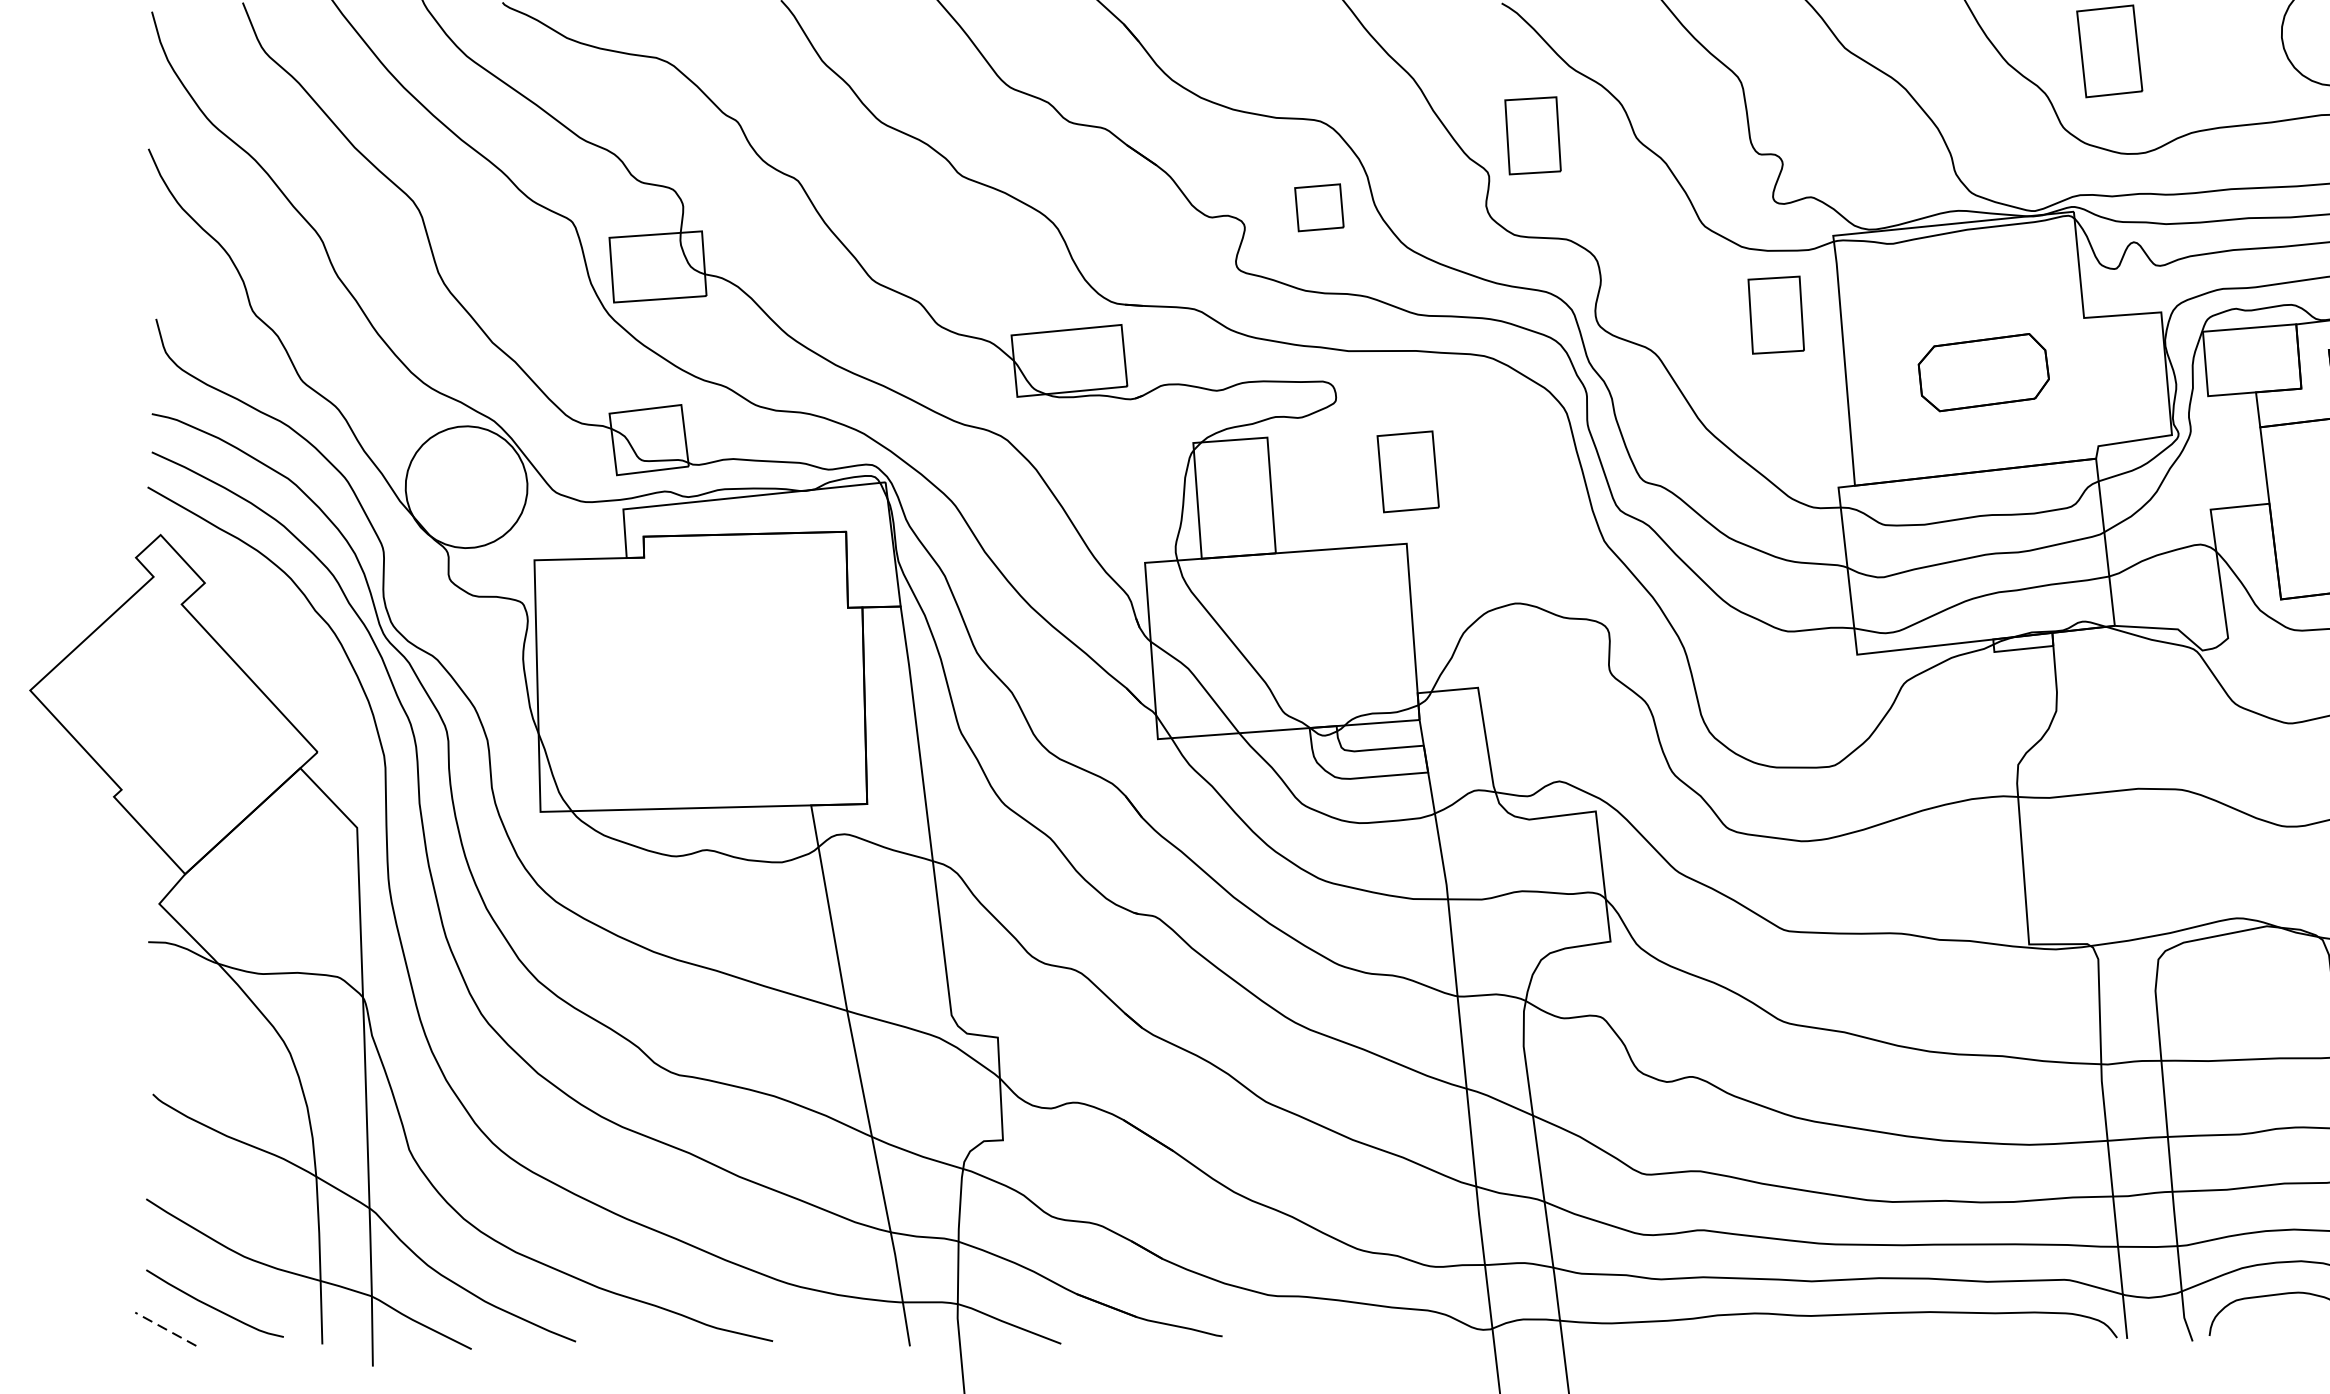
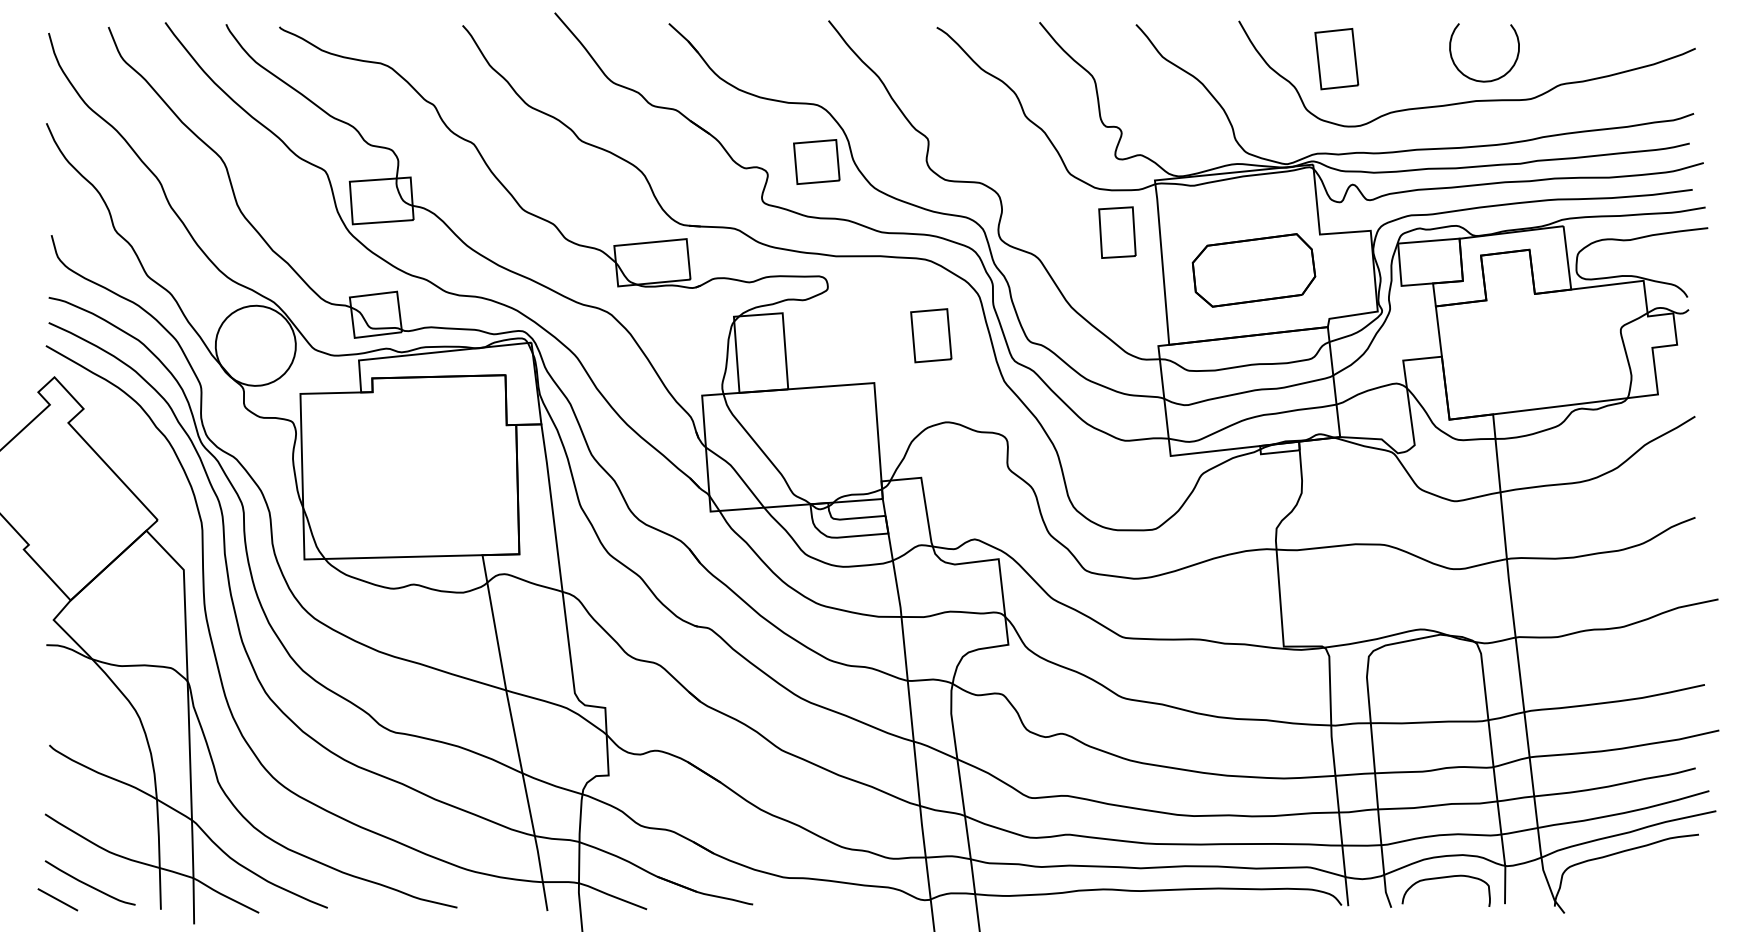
part: (1533, 135) -> (957, 114), removed
part: (1318, 207) -> (816, 161), size x1.43
part: (1983, 372) -> (1253, 270), size x1.43
part: (1408, 471) -> (931, 335), moved
line: (165, 1328) -> (57, 899), dashed -> solid

